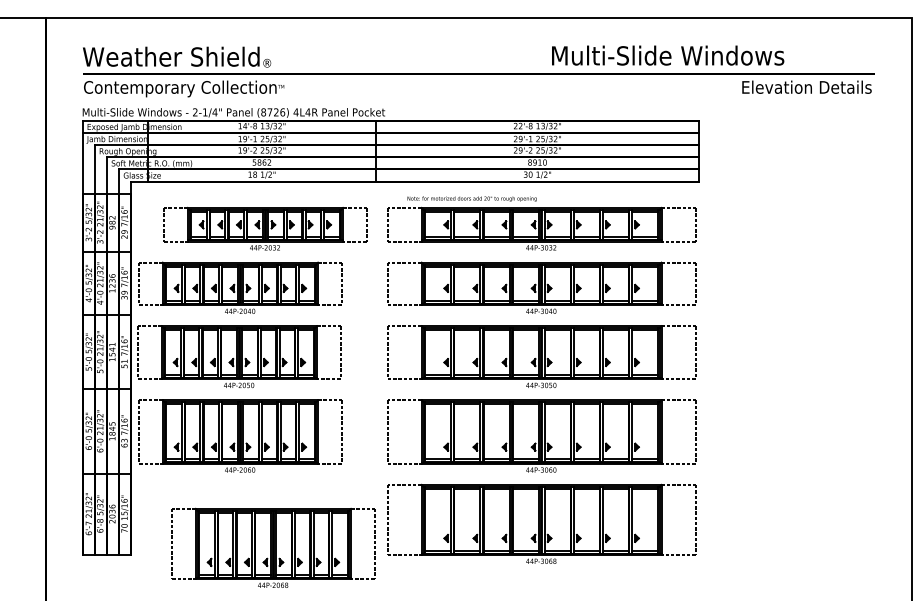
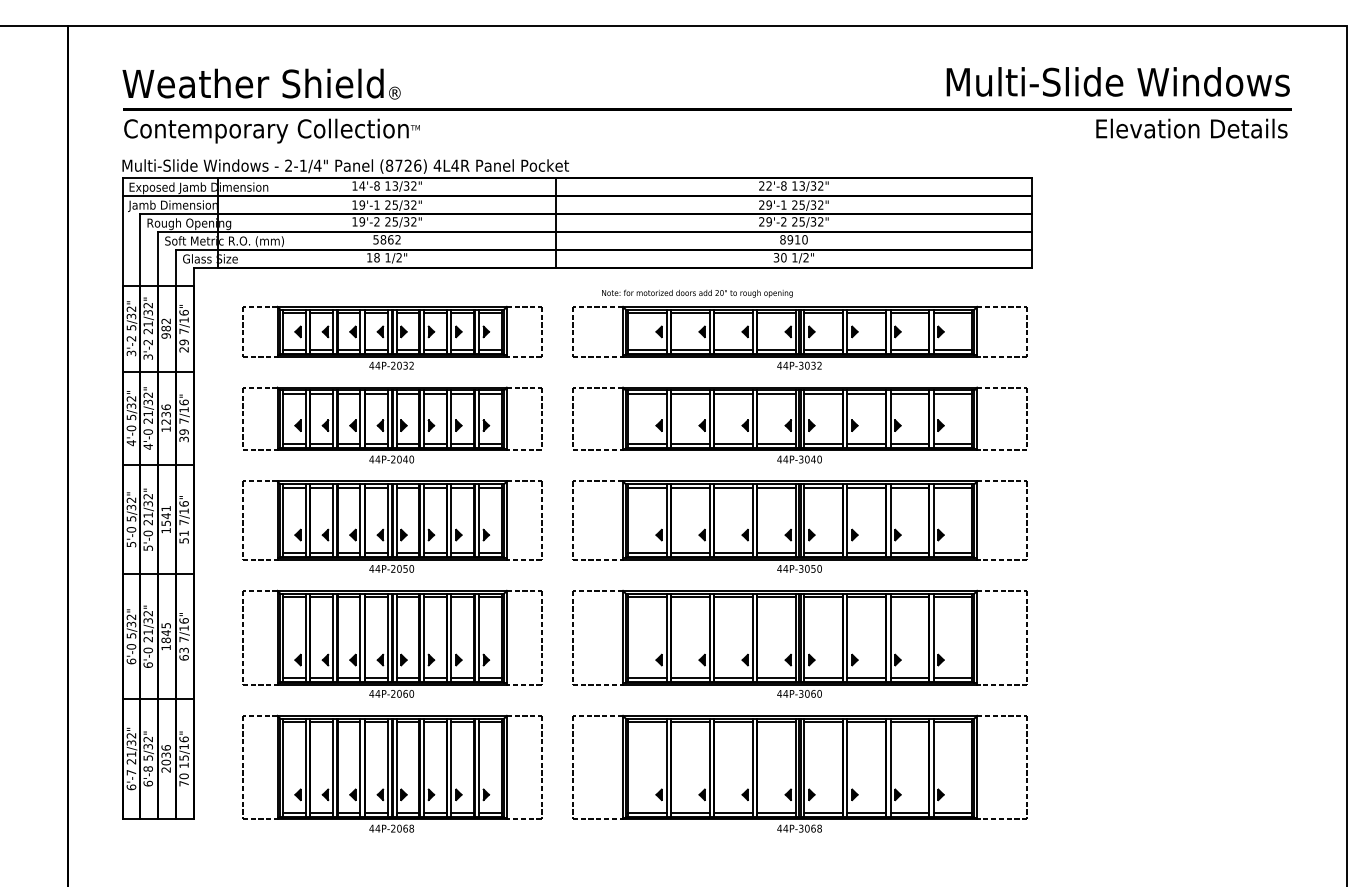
text: (668, 55) -> (1118, 81), moved
part: (240, 287) -> (392, 424), moved
part: (239, 356) -> (392, 526), moved
part: (240, 435) -> (392, 642), moved
part: (273, 547) -> (392, 772), moved

